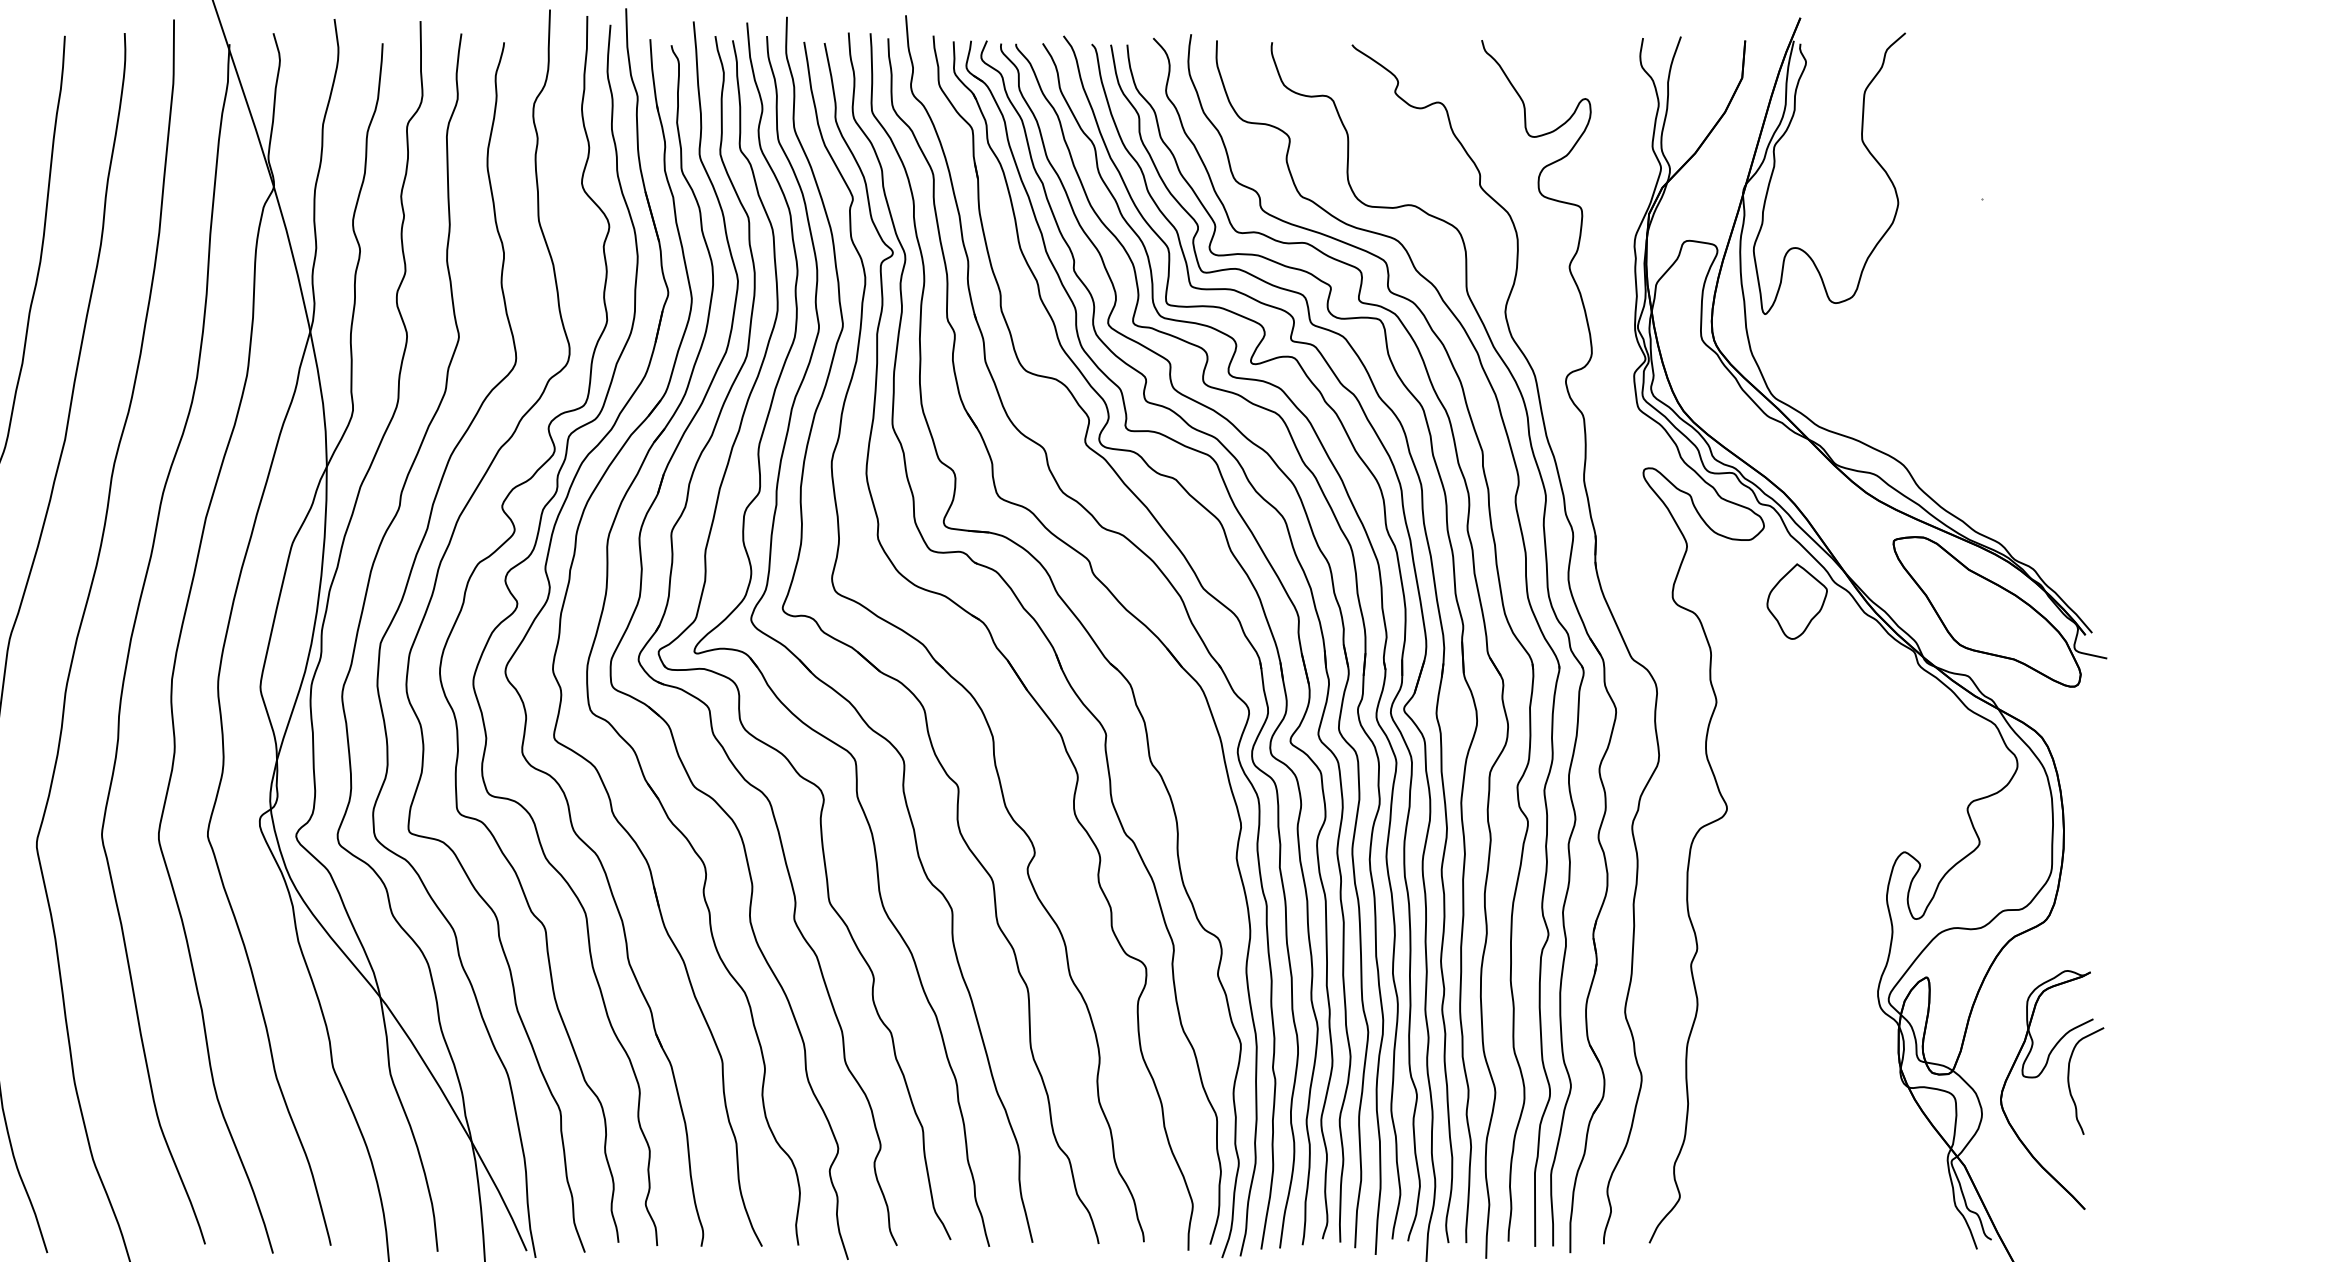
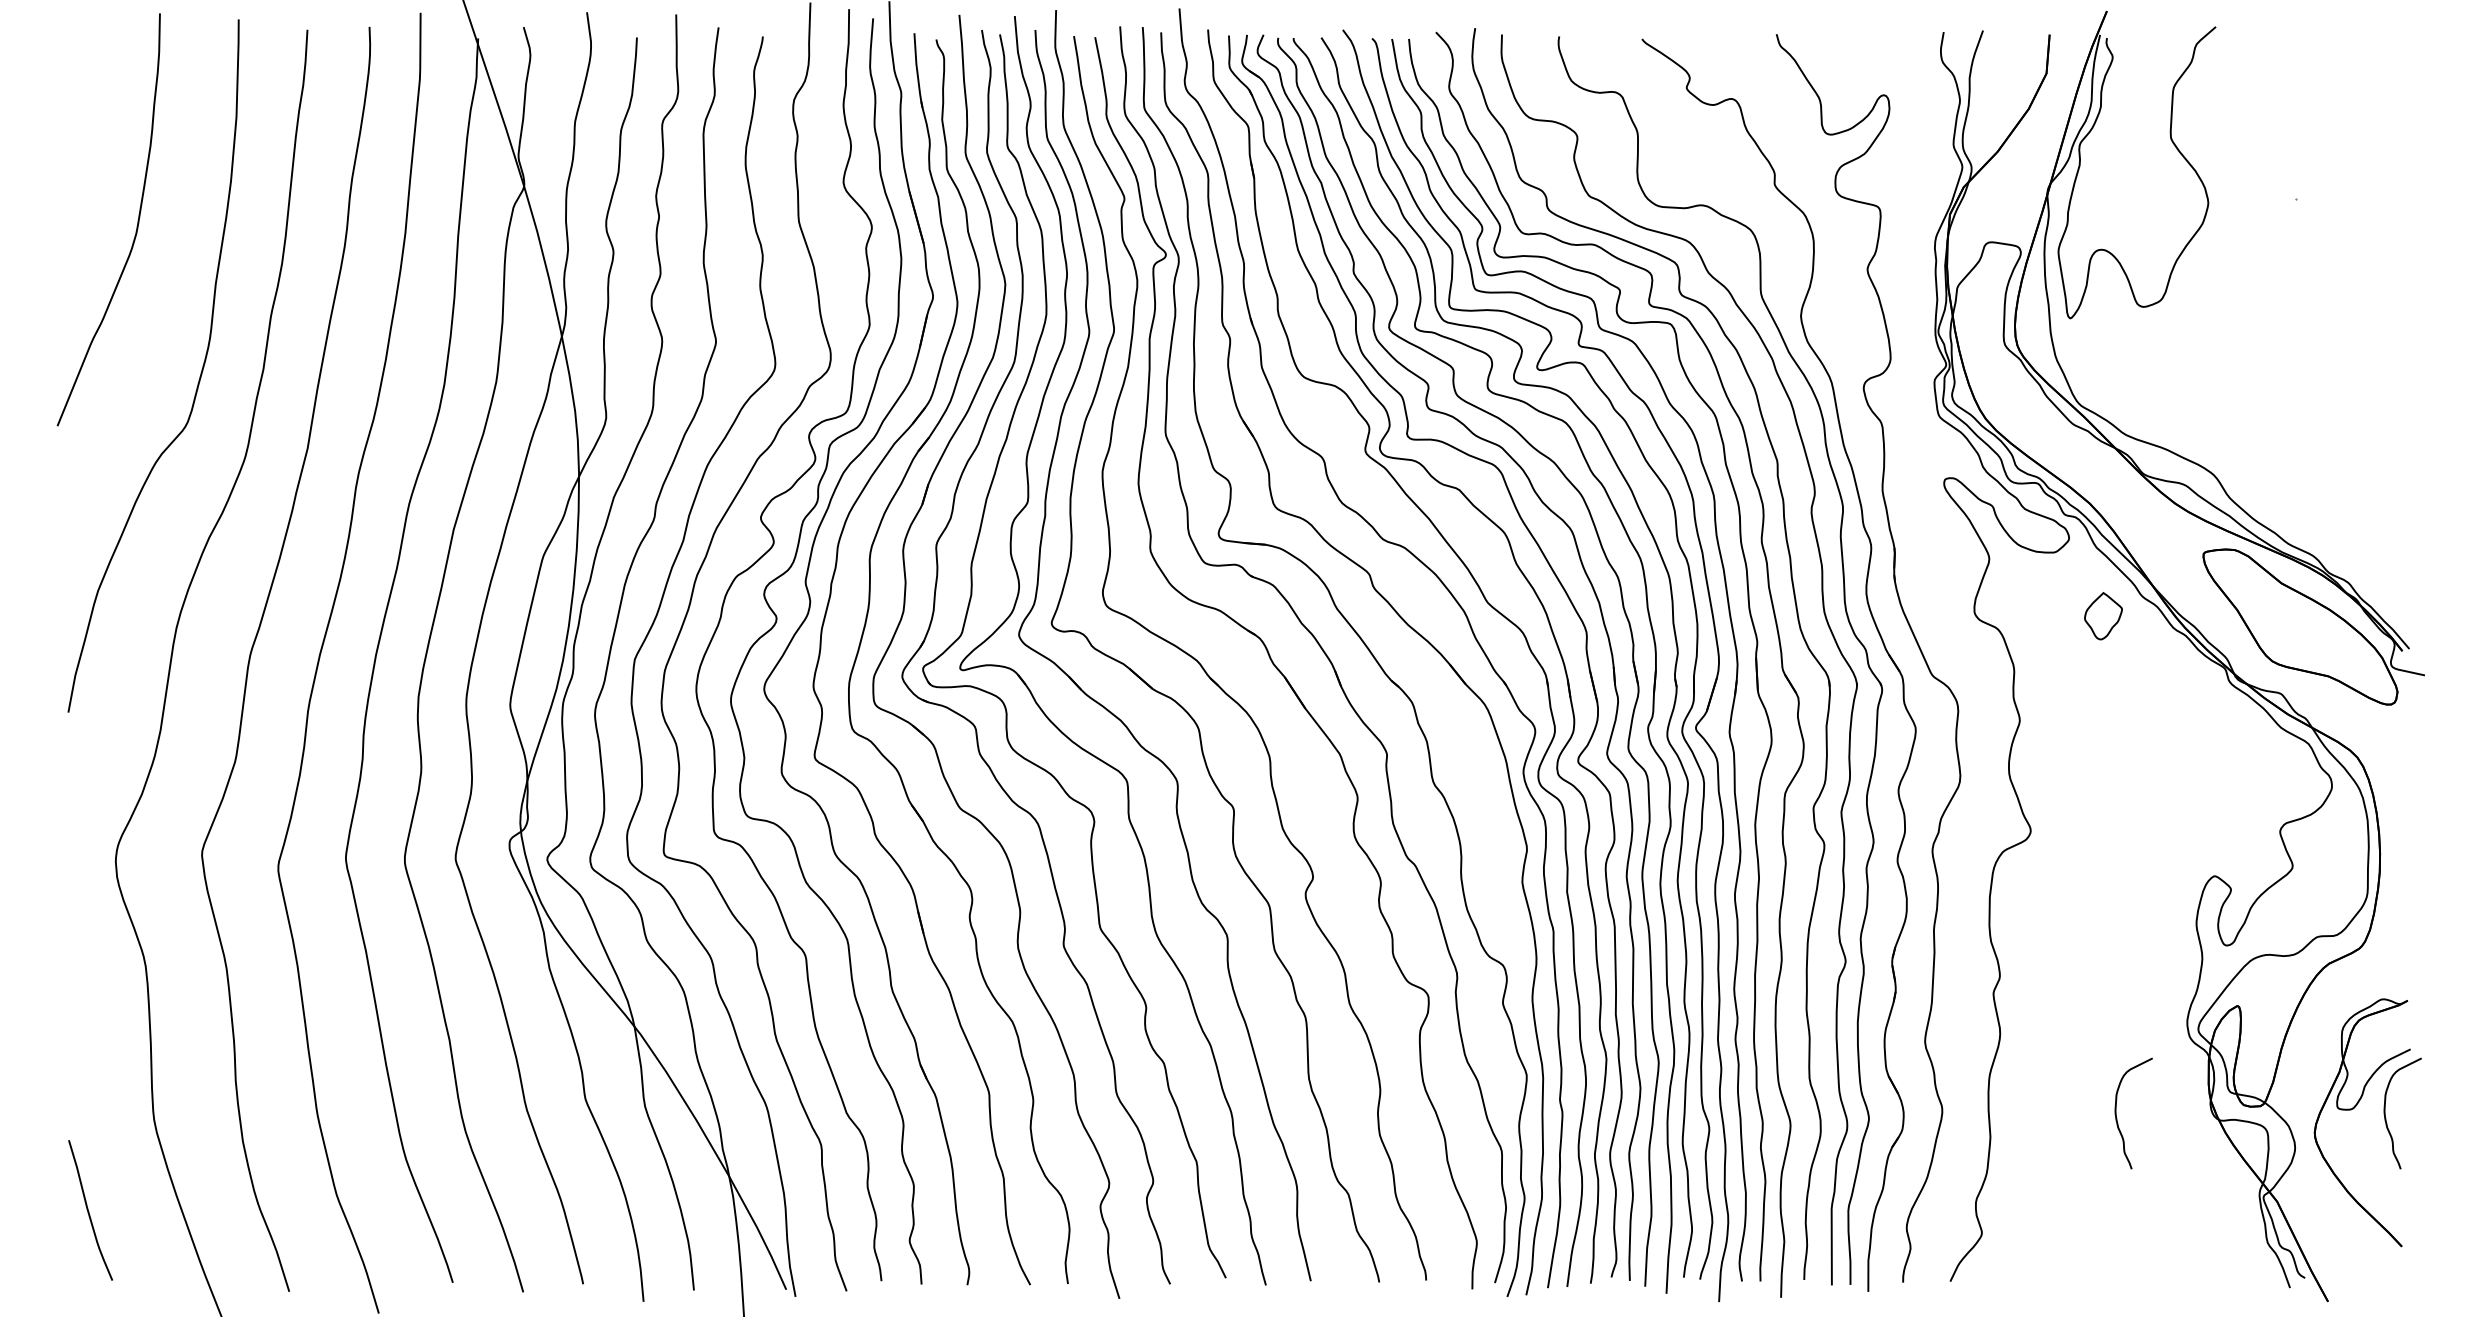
part: (1797, 600) -> (2103, 615), size x0.6
curve: (1810, 1085) -> (2117, 1118), added

